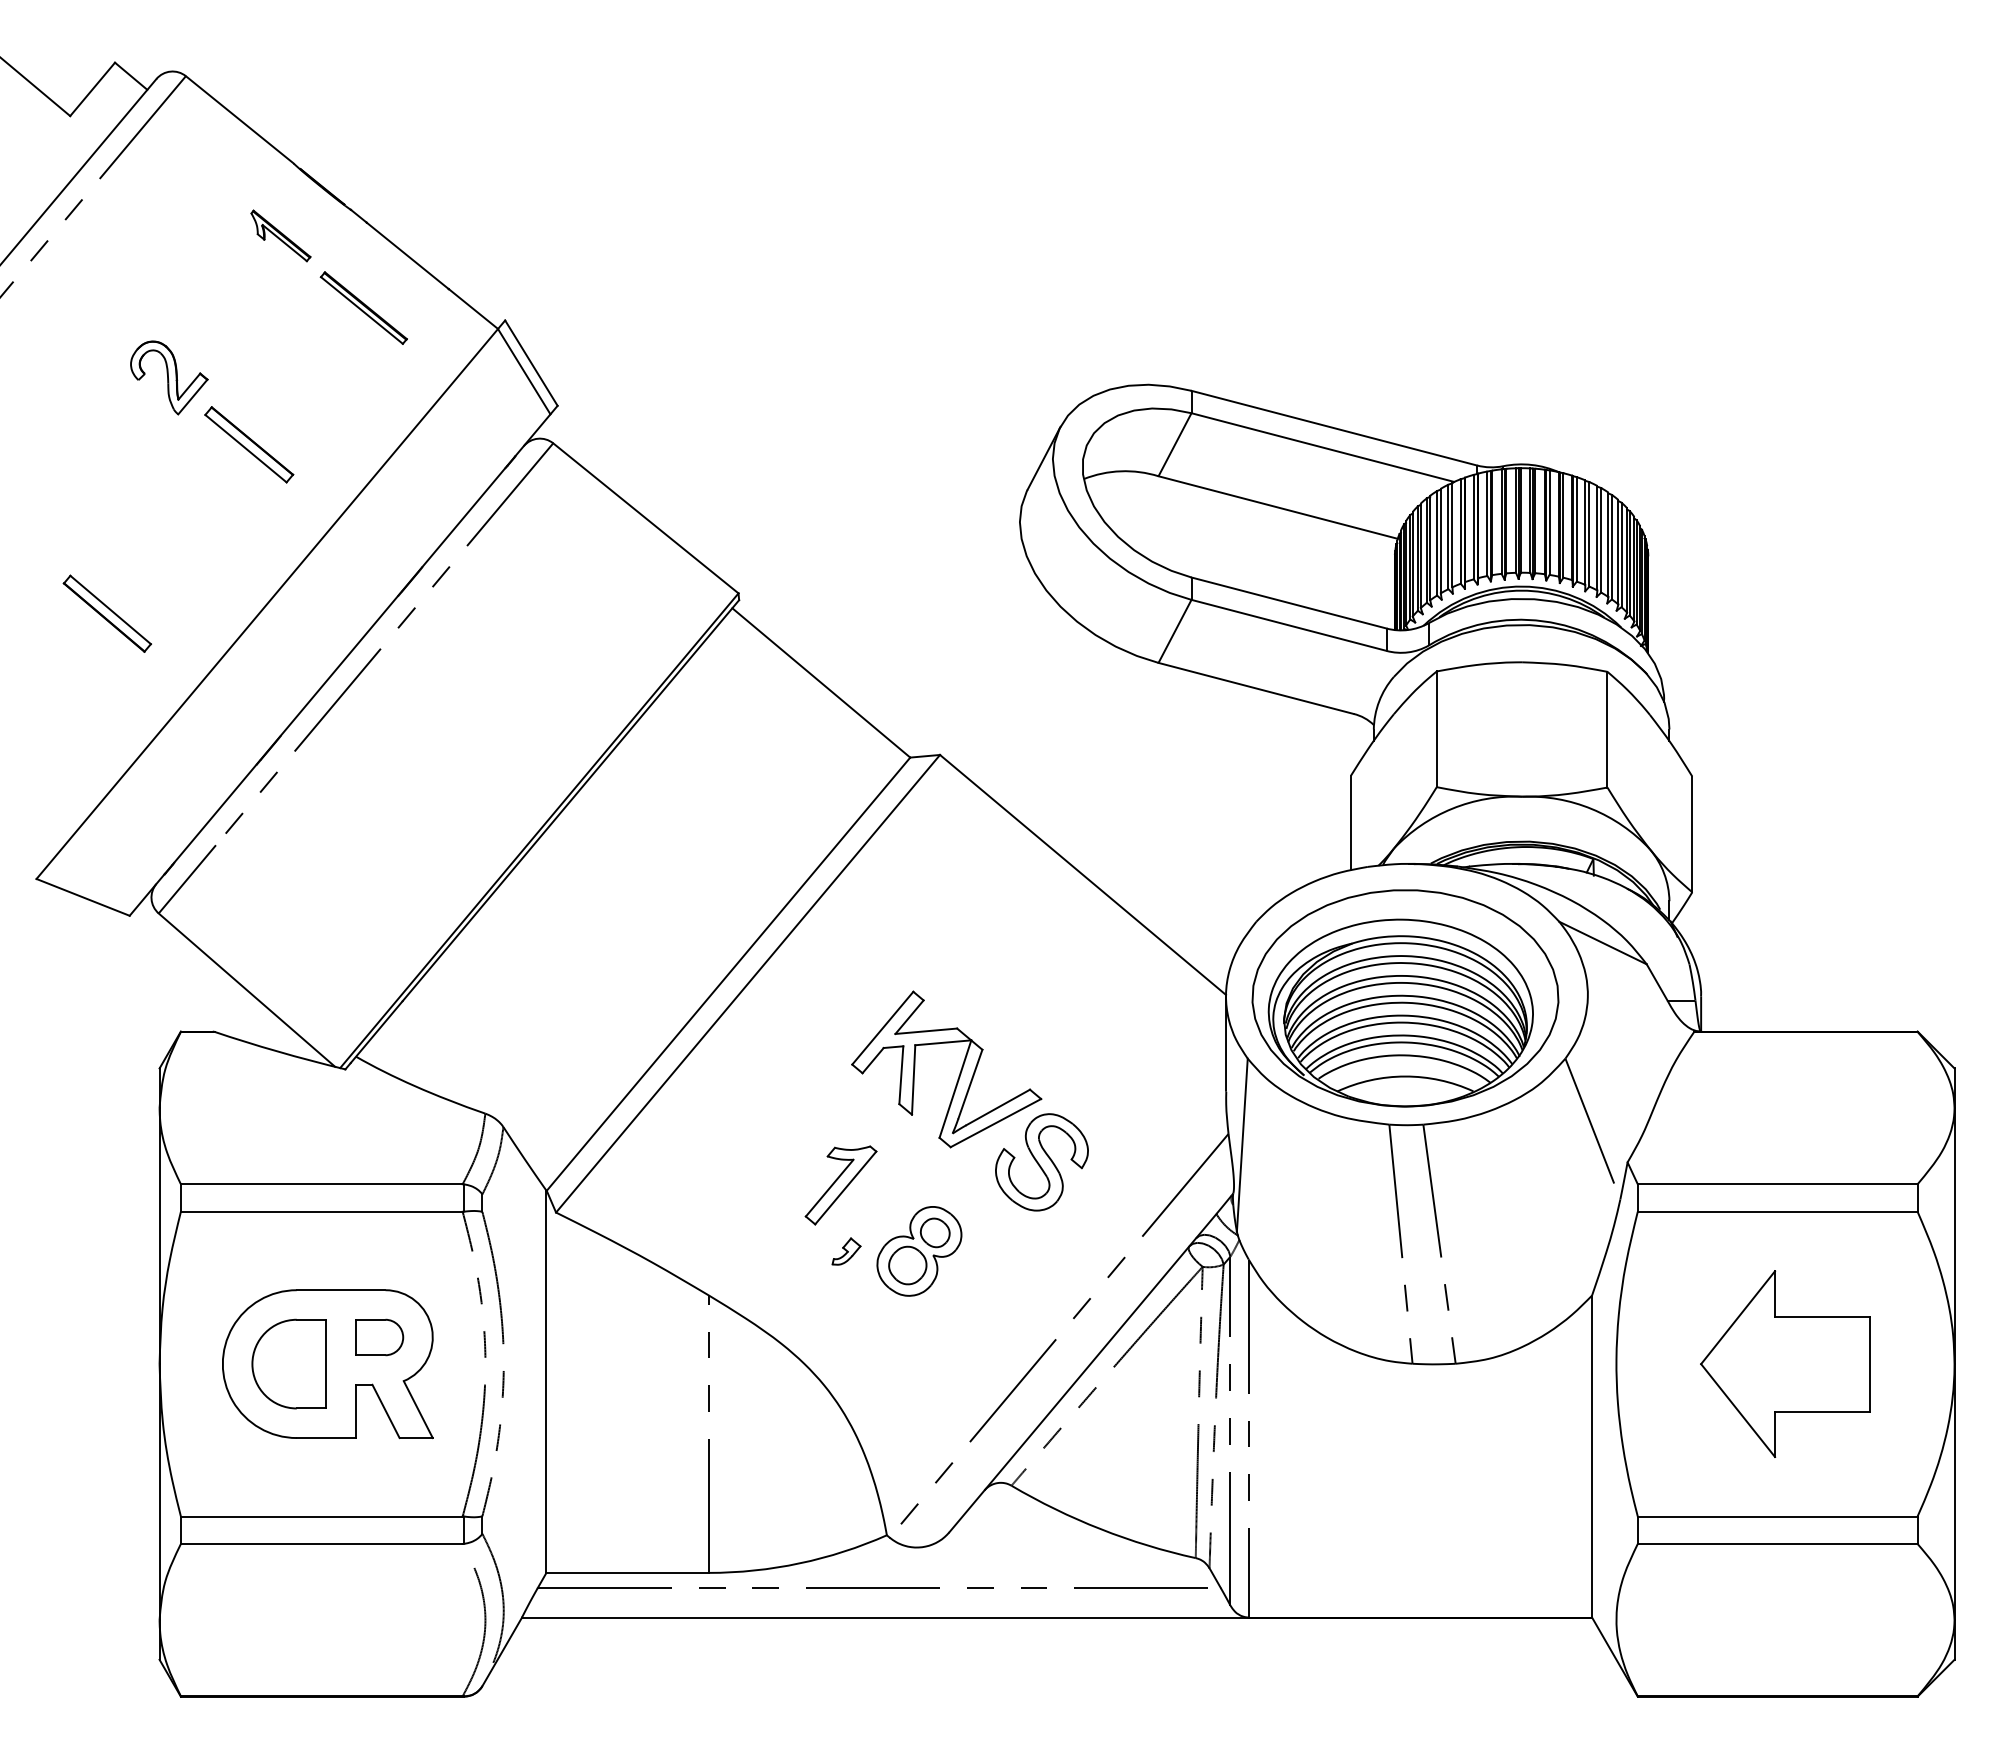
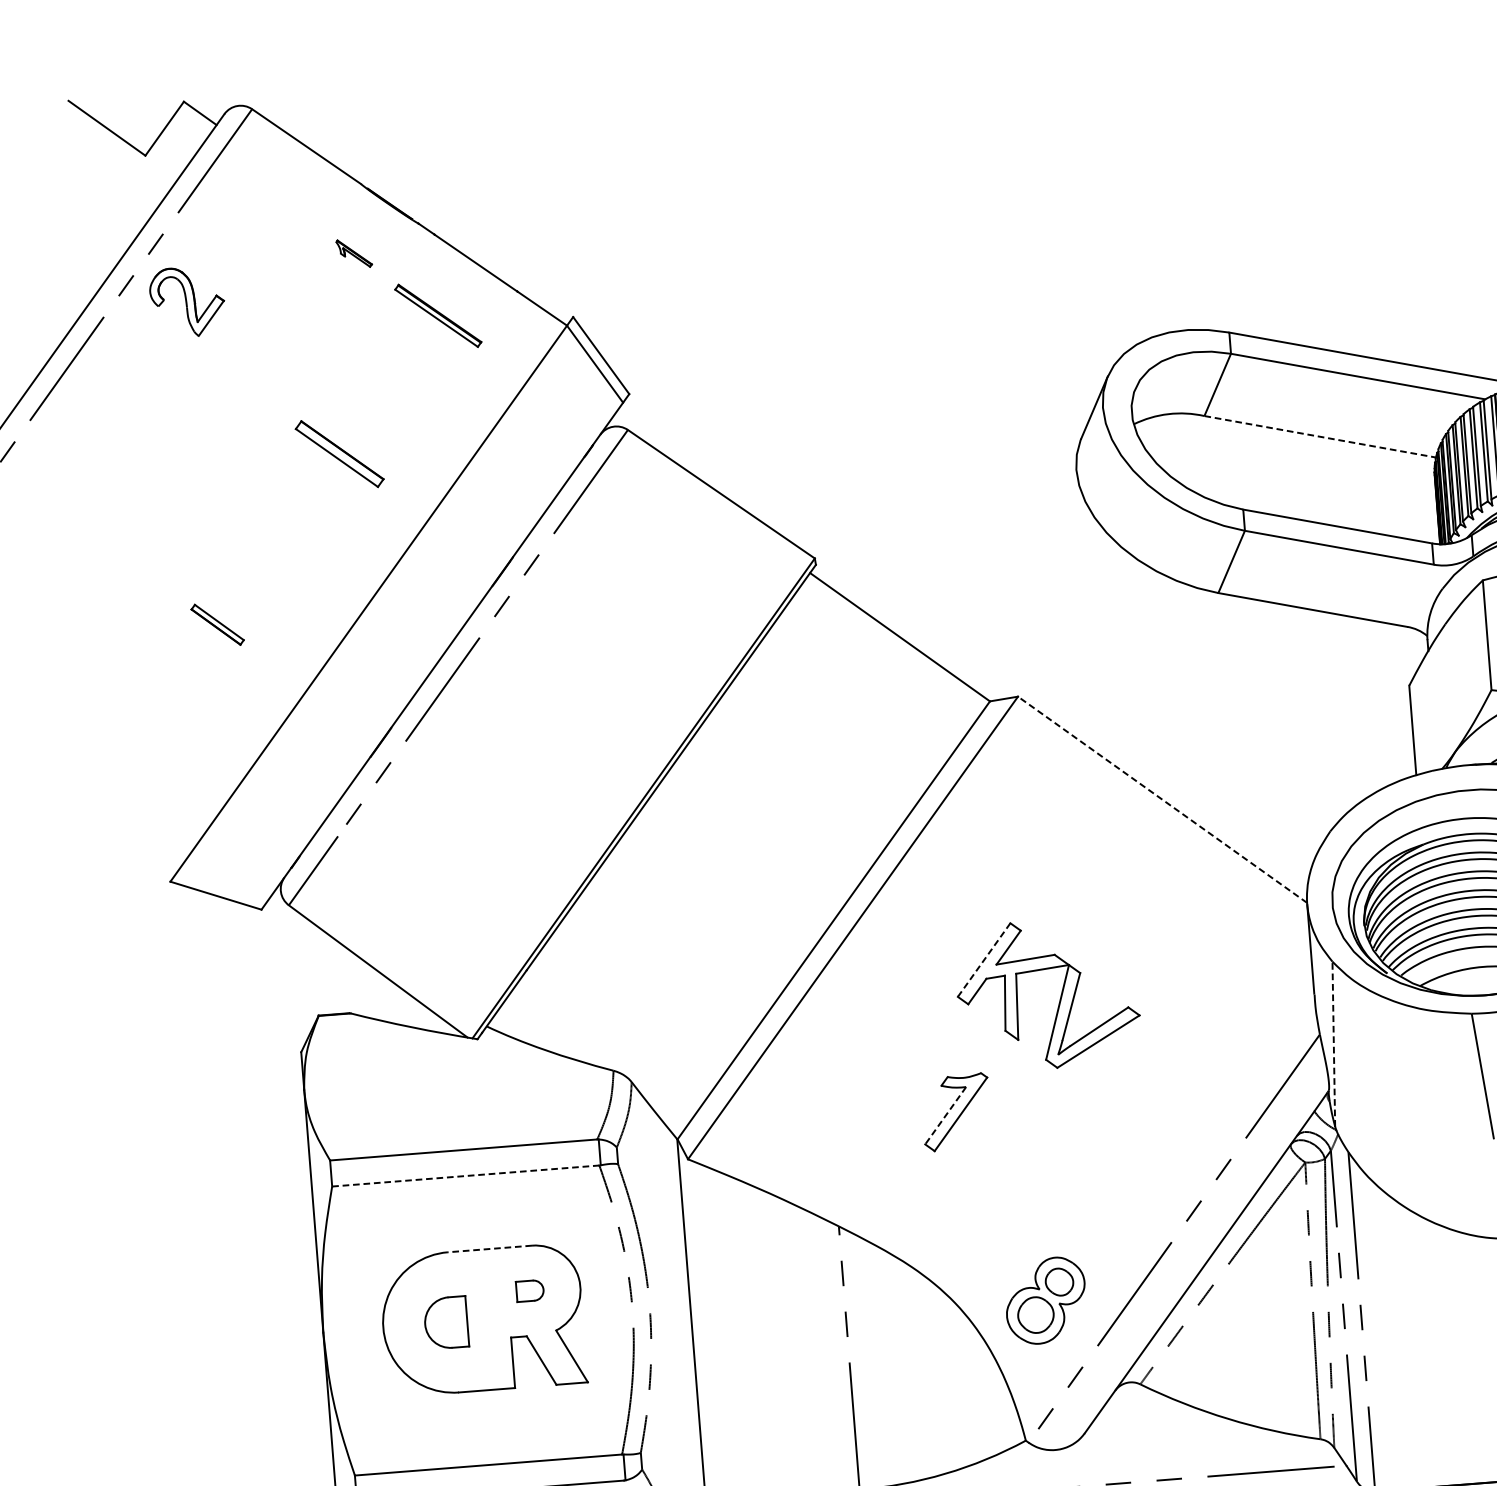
part: (280, 235) -> (353, 253), size x0.6
part: (169, 377) -> (187, 301), moved
line: (1278, 507) -> (1320, 436), solid -> dashed
part: (106, 613) -> (216, 624), size x0.6
line: (1083, 874) -> (1162, 799), solid -> dashed
line: (882, 1028) -> (983, 960), solid -> dashed
line: (1242, 1145) -> (1334, 1044), solid -> dashed
part: (1041, 1162) -> (1144, 1075), removed
line: (829, 1188) -> (945, 1116), solid -> dashed
line: (321, 1211) -> (465, 1175), solid -> dashed
part: (846, 1251) -> (966, 1174), removed
part: (919, 1251) -> (1045, 1300), moved
line: (340, 1290) -> (489, 1249), solid -> dashed
part: (379, 1337) -> (529, 1290), size x0.6
part: (288, 1363) -> (445, 1322), size x0.6

